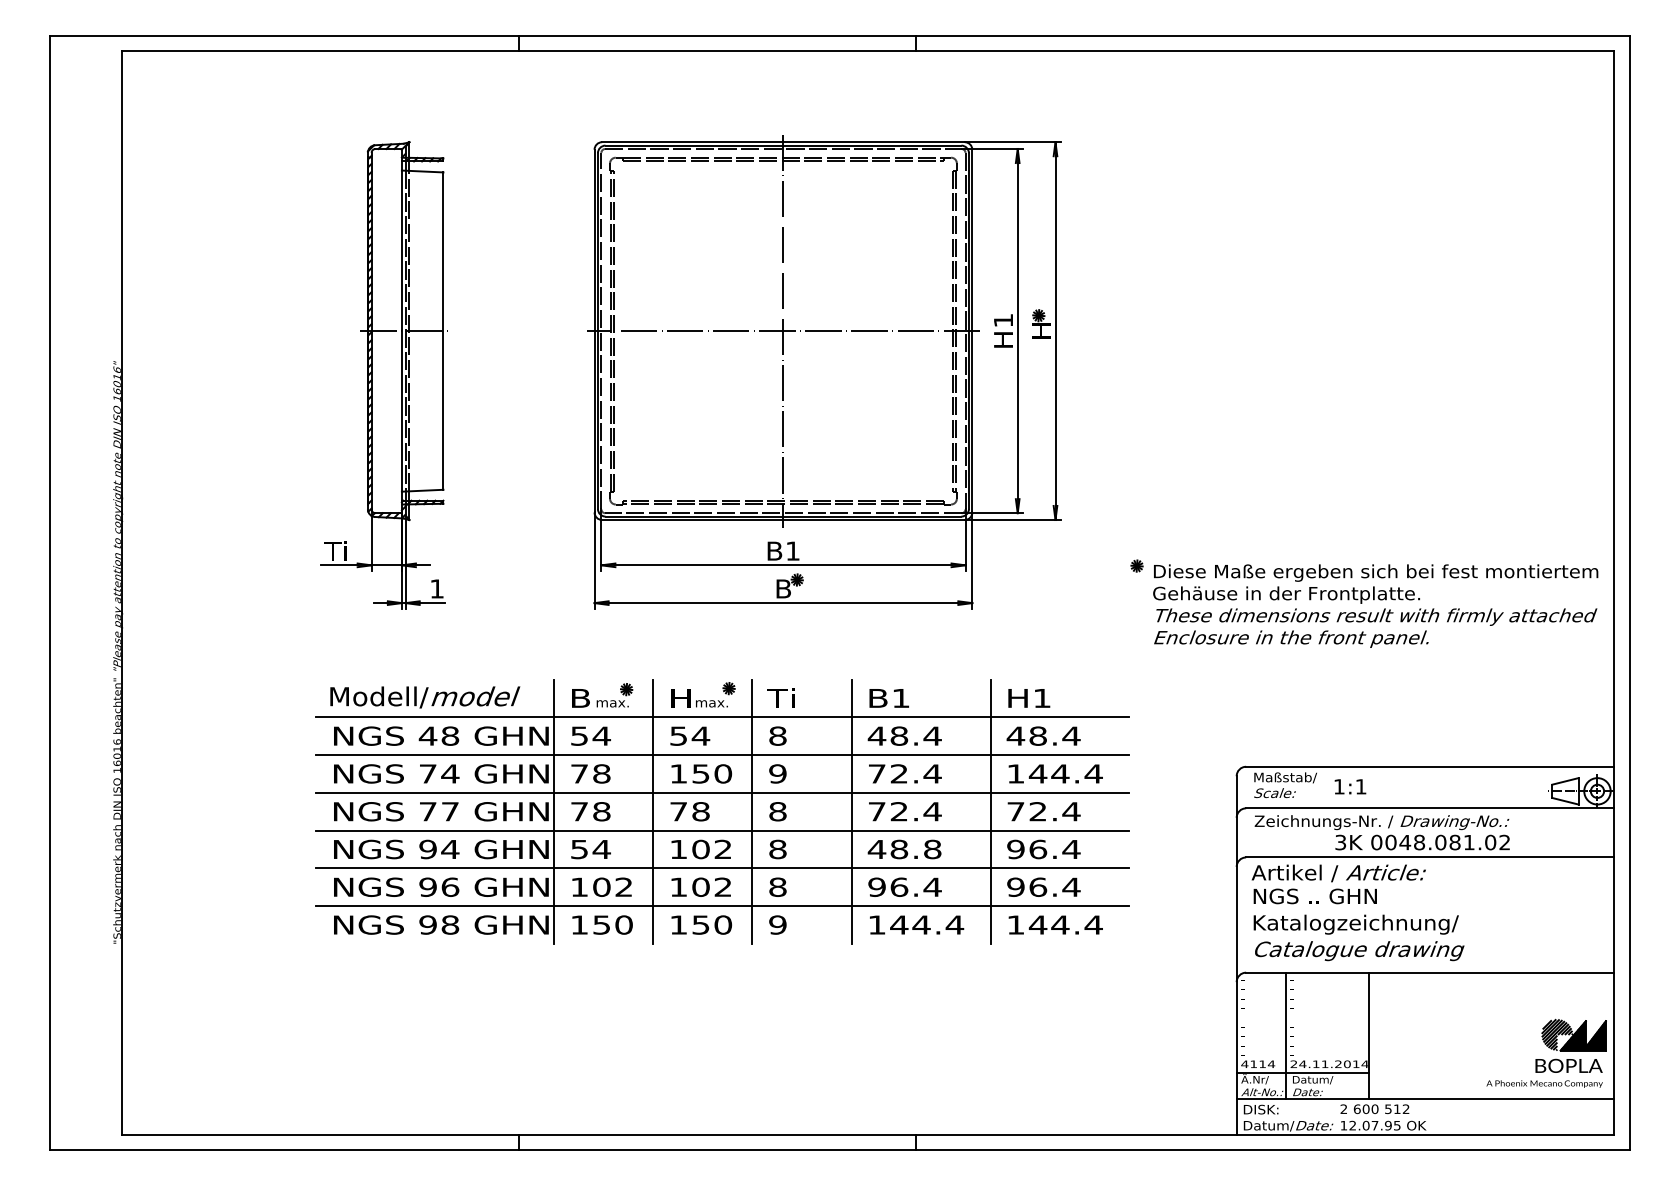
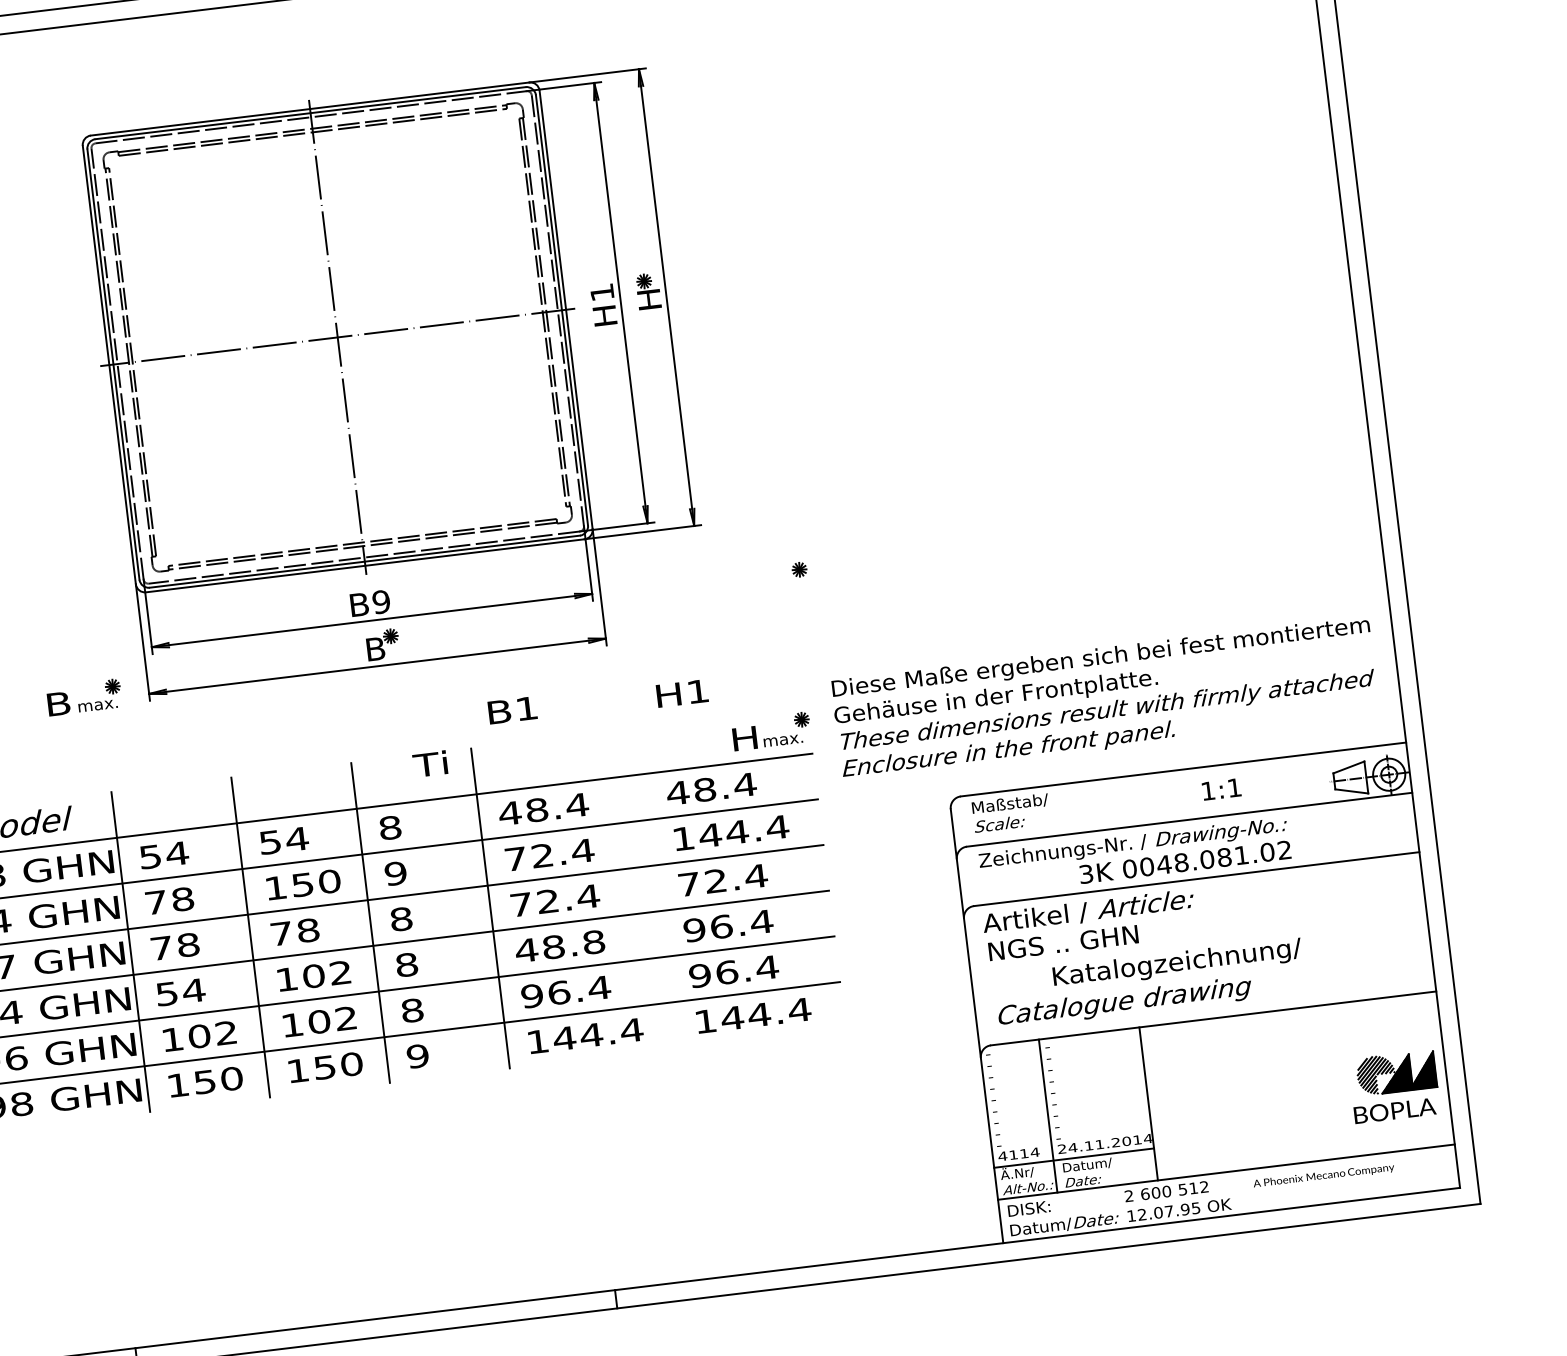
text: (792, 550) -> (380, 601), B1 -> B9
text: (1375, 605) -> (1105, 697), moved
part: (703, 694) -> (771, 730), moved
part: (602, 695) -> (84, 697), moved
text: (780, 697) -> (429, 763), moved
text: (888, 698) -> (511, 710), moved
text: (1029, 698) -> (682, 693), moved
text: (1350, 786) -> (1221, 789), moved
line: (990, 811) -> (658, 887), removed
text: (1355, 924) -> (1176, 963), moved
text: (1544, 1083) -> (1323, 1175), moved

